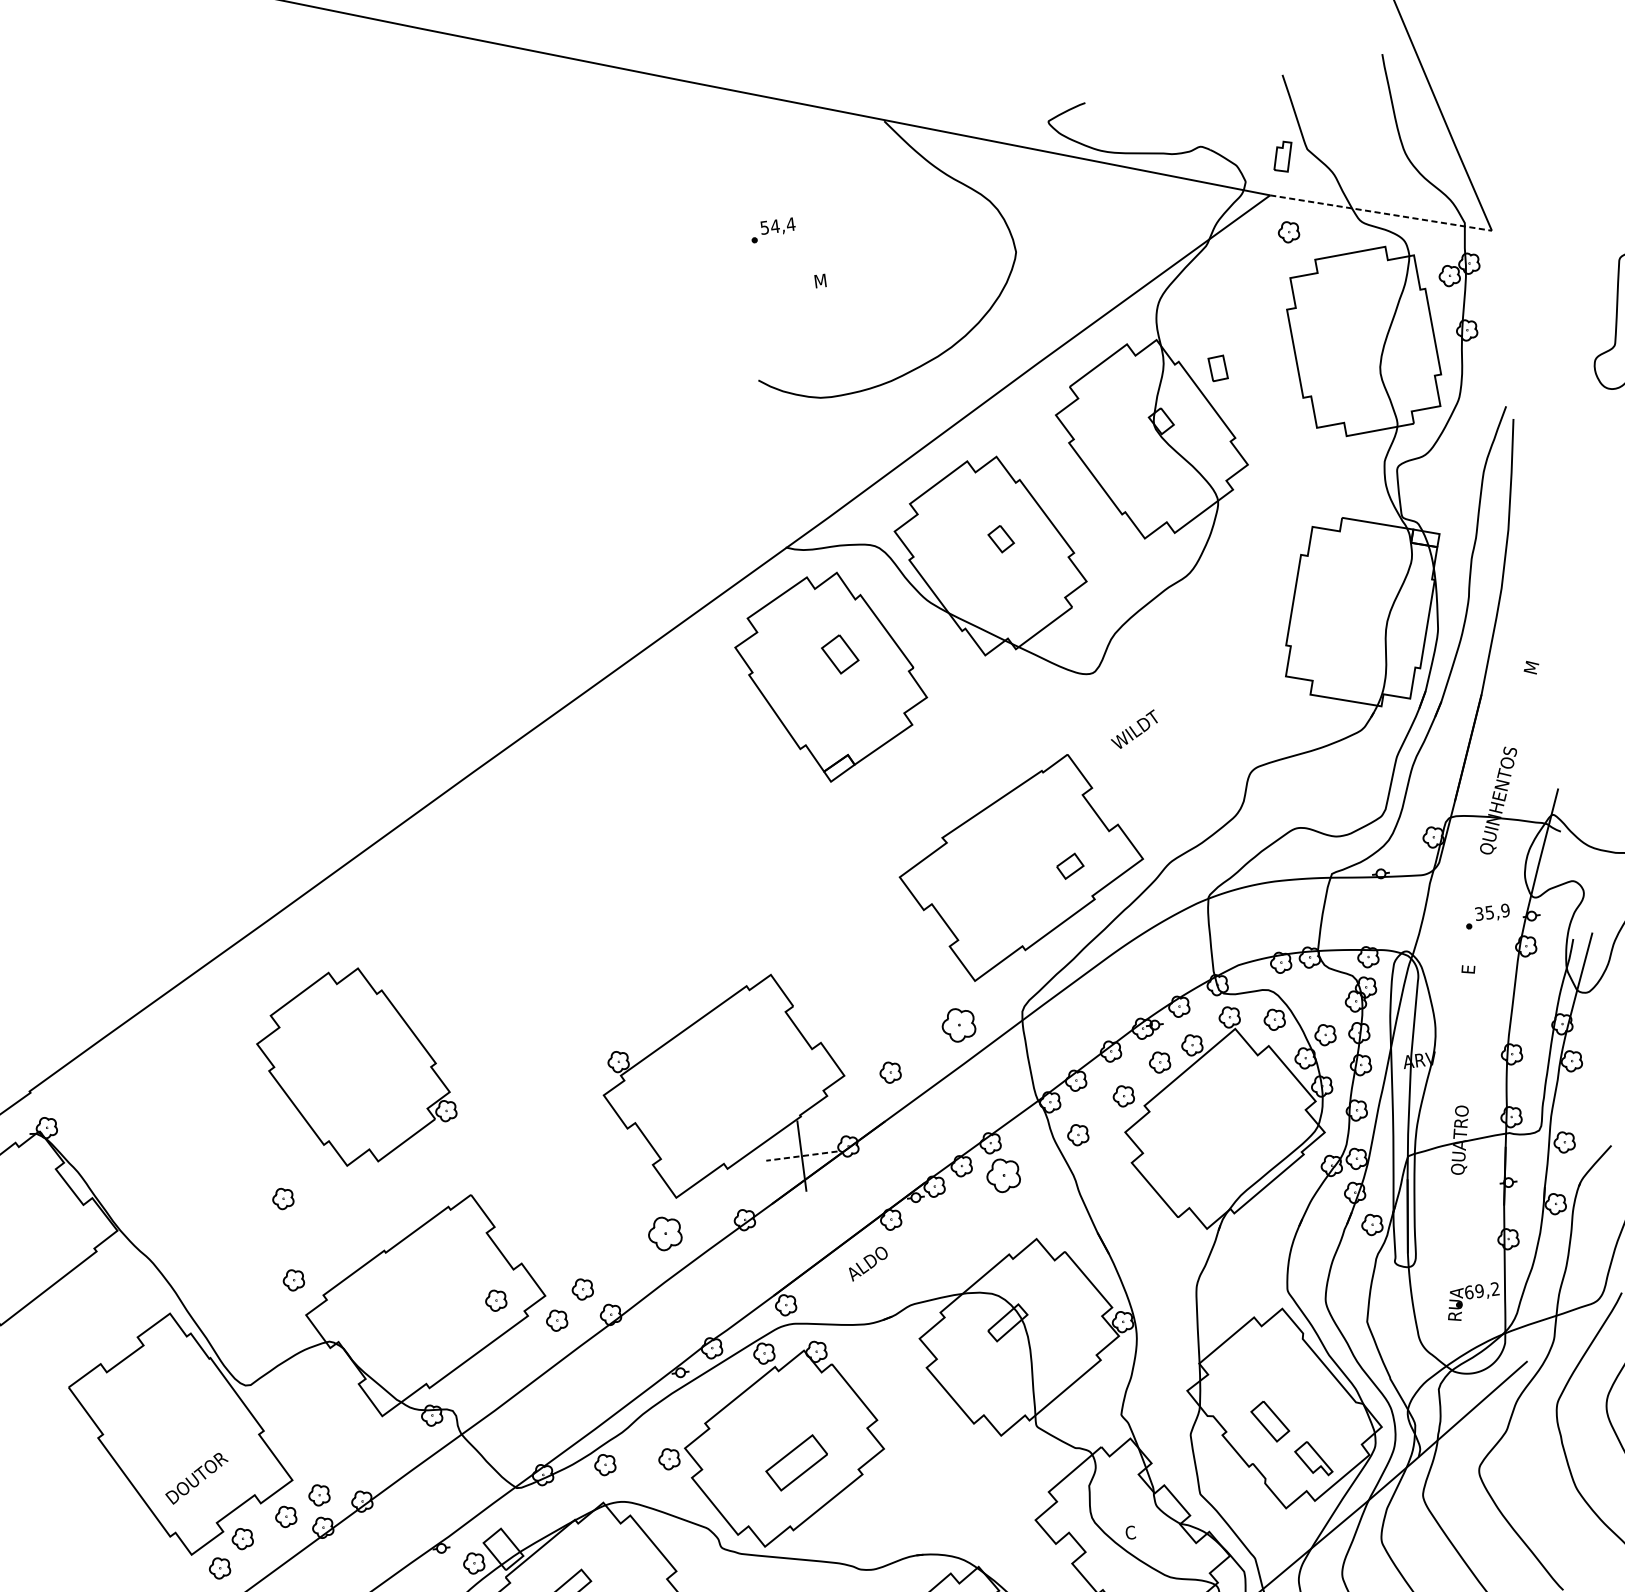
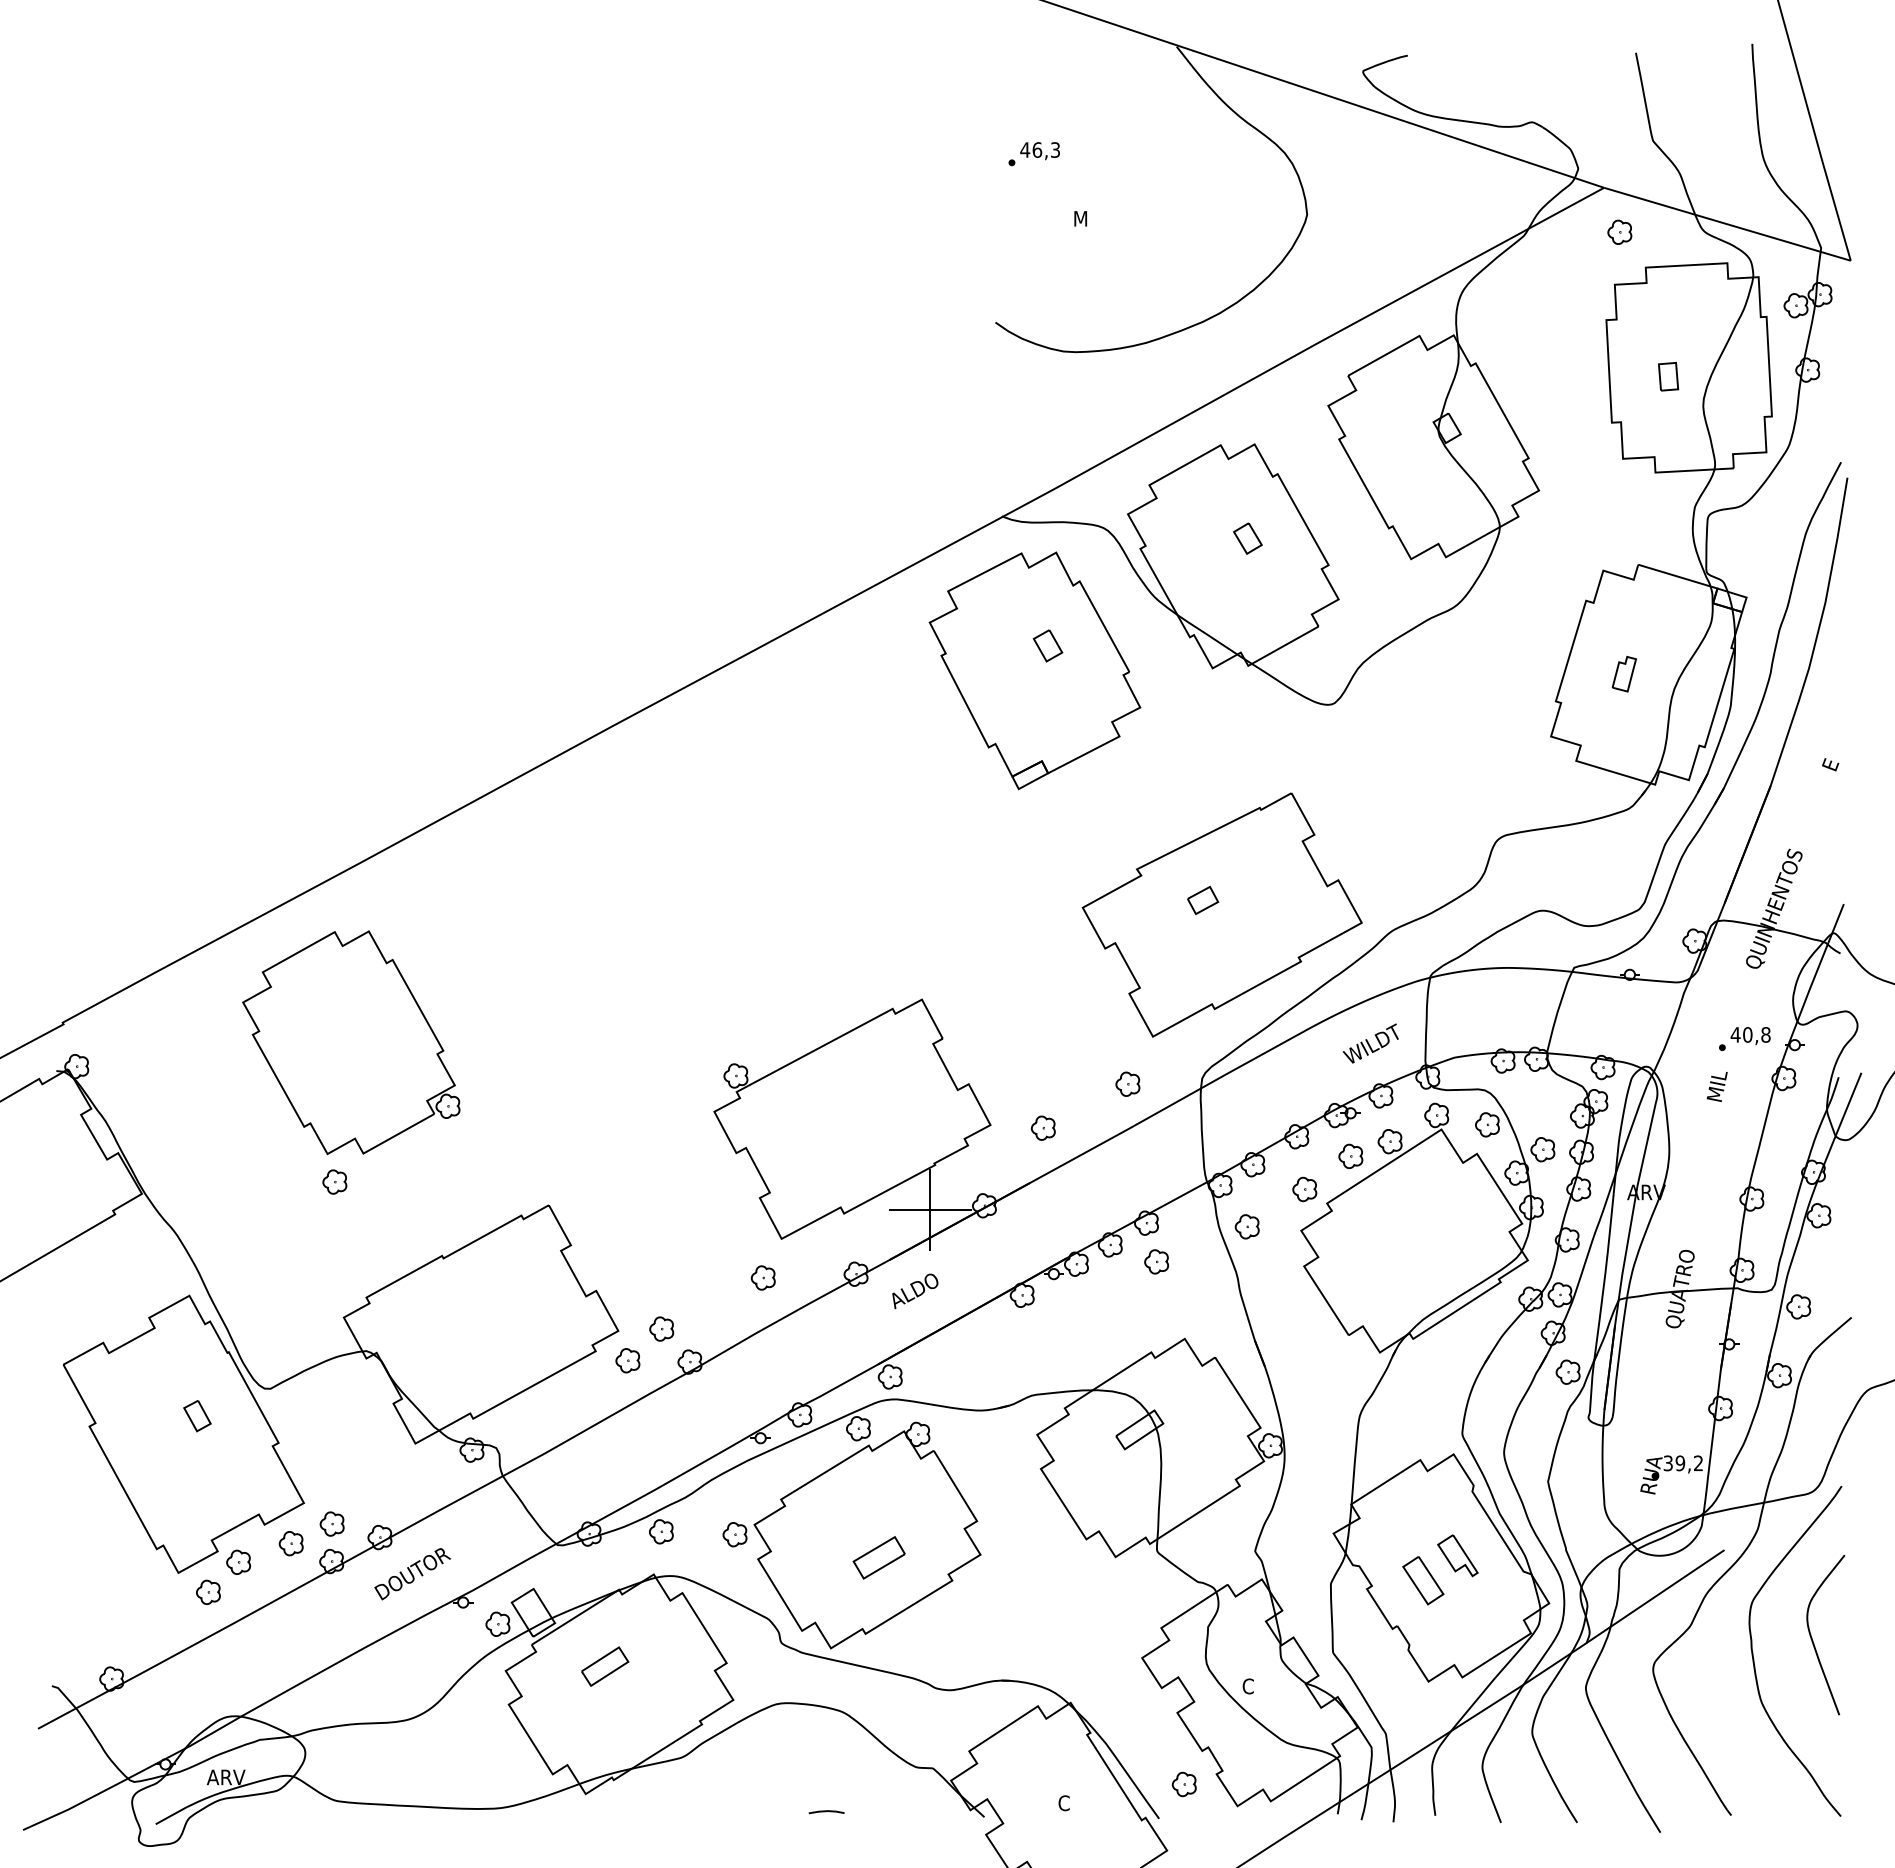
part: (1282, 156) -> (1623, 673), moved
line: (1381, 213) -> (1727, 224), dashed -> solid
text: (777, 225) -> (1040, 149), 54,4 -> 46,3
part: (1218, 368) -> (1668, 376), moved
part: (839, 654) -> (1047, 645), size x0.71
text: (1531, 666) -> (1831, 761), M -> E
text: (1133, 729) -> (1370, 1043), moved
part: (1070, 866) -> (1203, 900), moved
text: (1492, 911) -> (1750, 1034), 35,9 -> 40,8
text: (1469, 959) -> (1717, 1085), E -> MIL
part: (958, 1024) -> (1127, 1083), size x0.62
part: (355, 1066) -> (351, 1042), moved
line: (801, 1156) -> (929, 1210), dashed -> solid
part: (1003, 1175) -> (1156, 1261), size x0.62
part: (664, 1233) -> (762, 1277), size x0.62
text: (868, 1264) -> (915, 1291), moved
part: (293, 1279) -> (334, 1275), removed
text: (1469, 1292) -> (1668, 1463), 69,2 -> 39,2
part: (495, 1300) -> (561, 1328), removed
part: (190, 1417) -> (197, 1416), added
part: (1313, 1458) -> (1457, 1555), moved
part: (795, 1462) -> (878, 1557), size x0.71
text: (196, 1478) -> (412, 1574), moved

